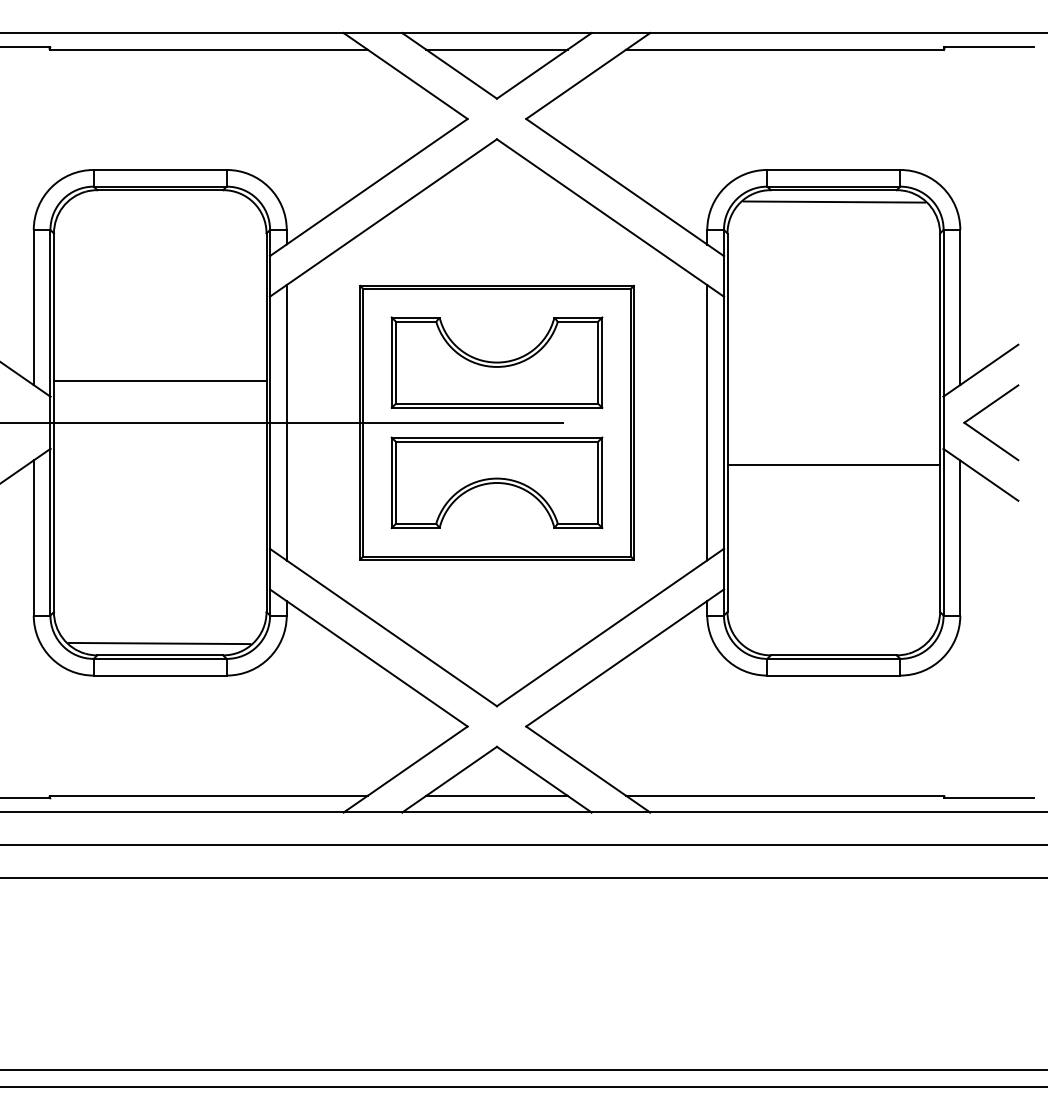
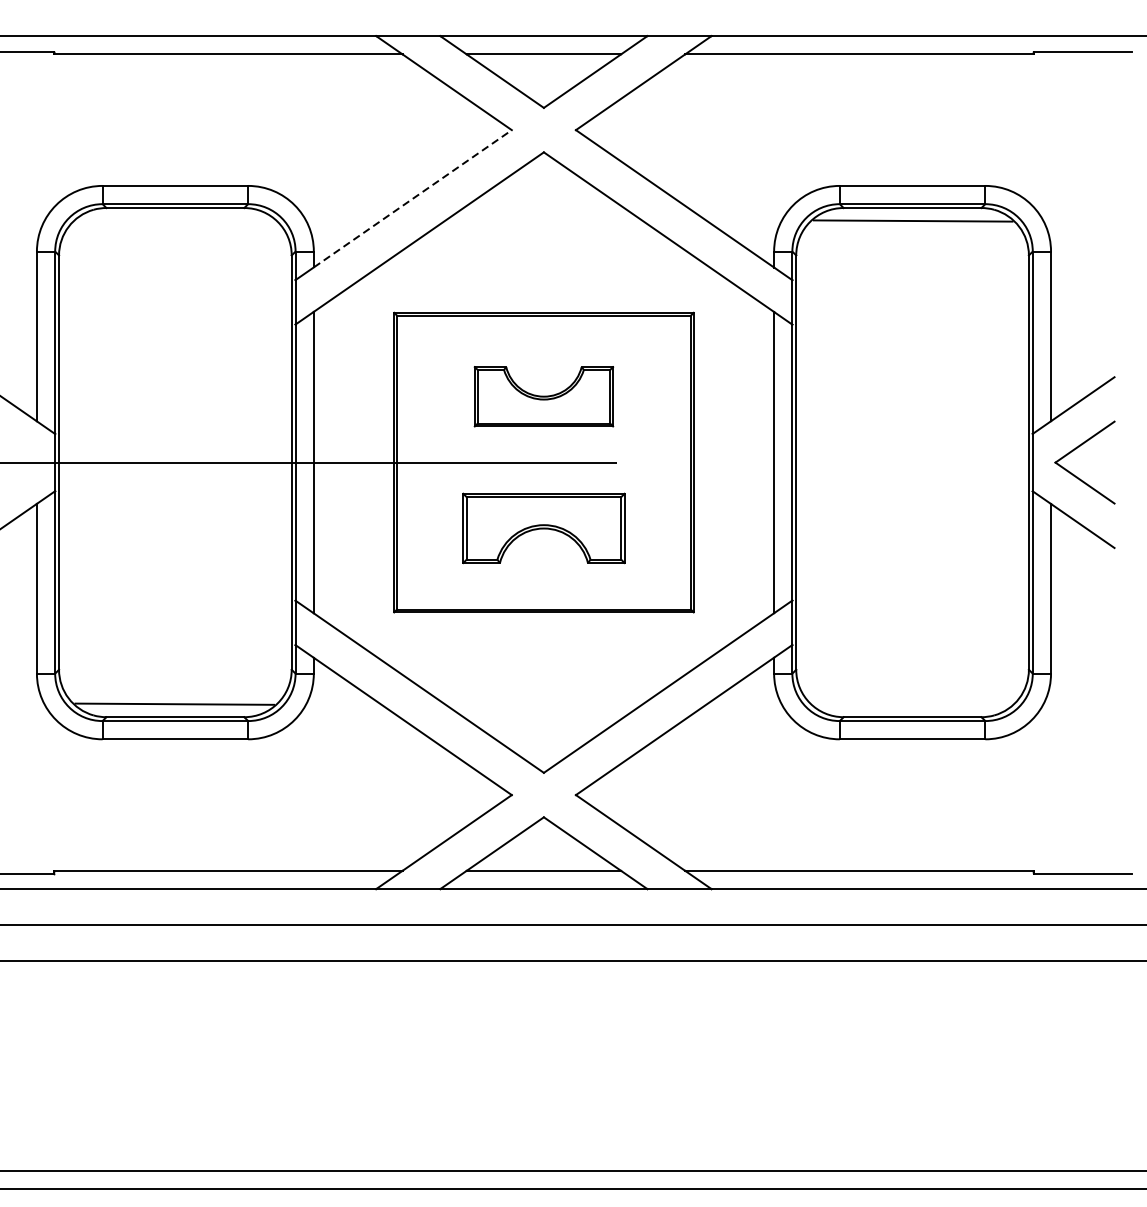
line: (377, 181) -> (413, 198), solid -> dashed
part: (496, 362) -> (543, 396), size x0.6
line: (159, 381) -> (174, 417), removed
line: (833, 464) -> (912, 508), removed
part: (496, 482) -> (543, 527), size x0.7

